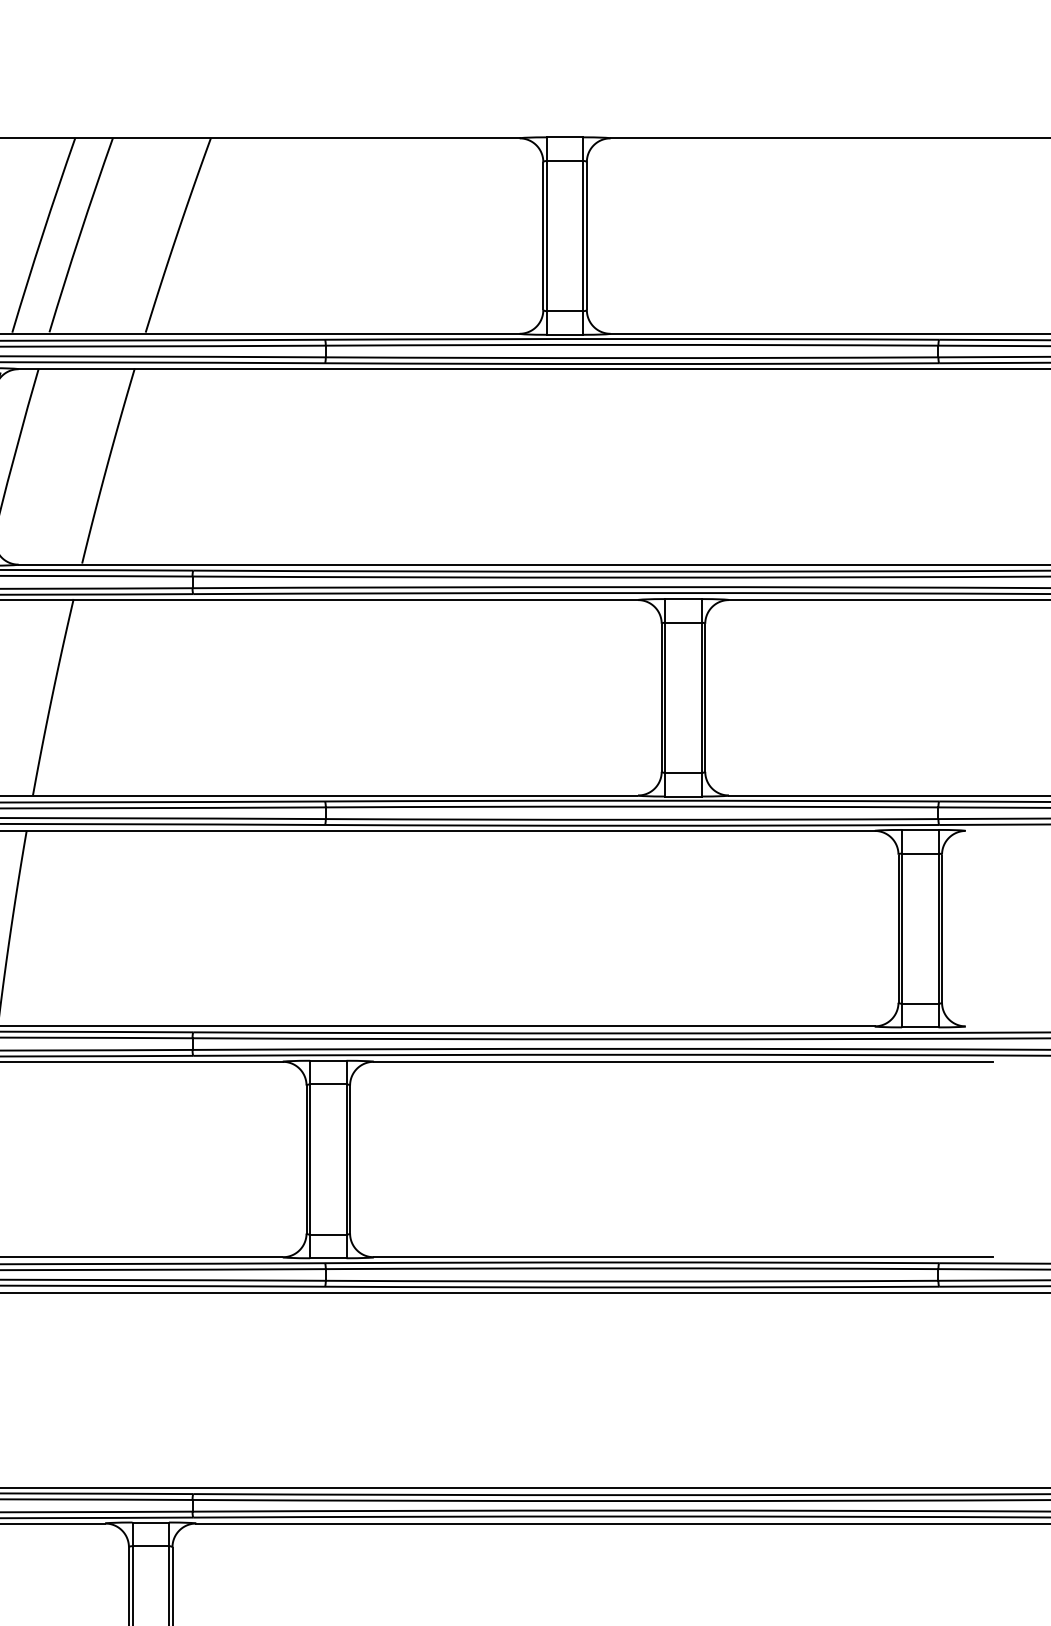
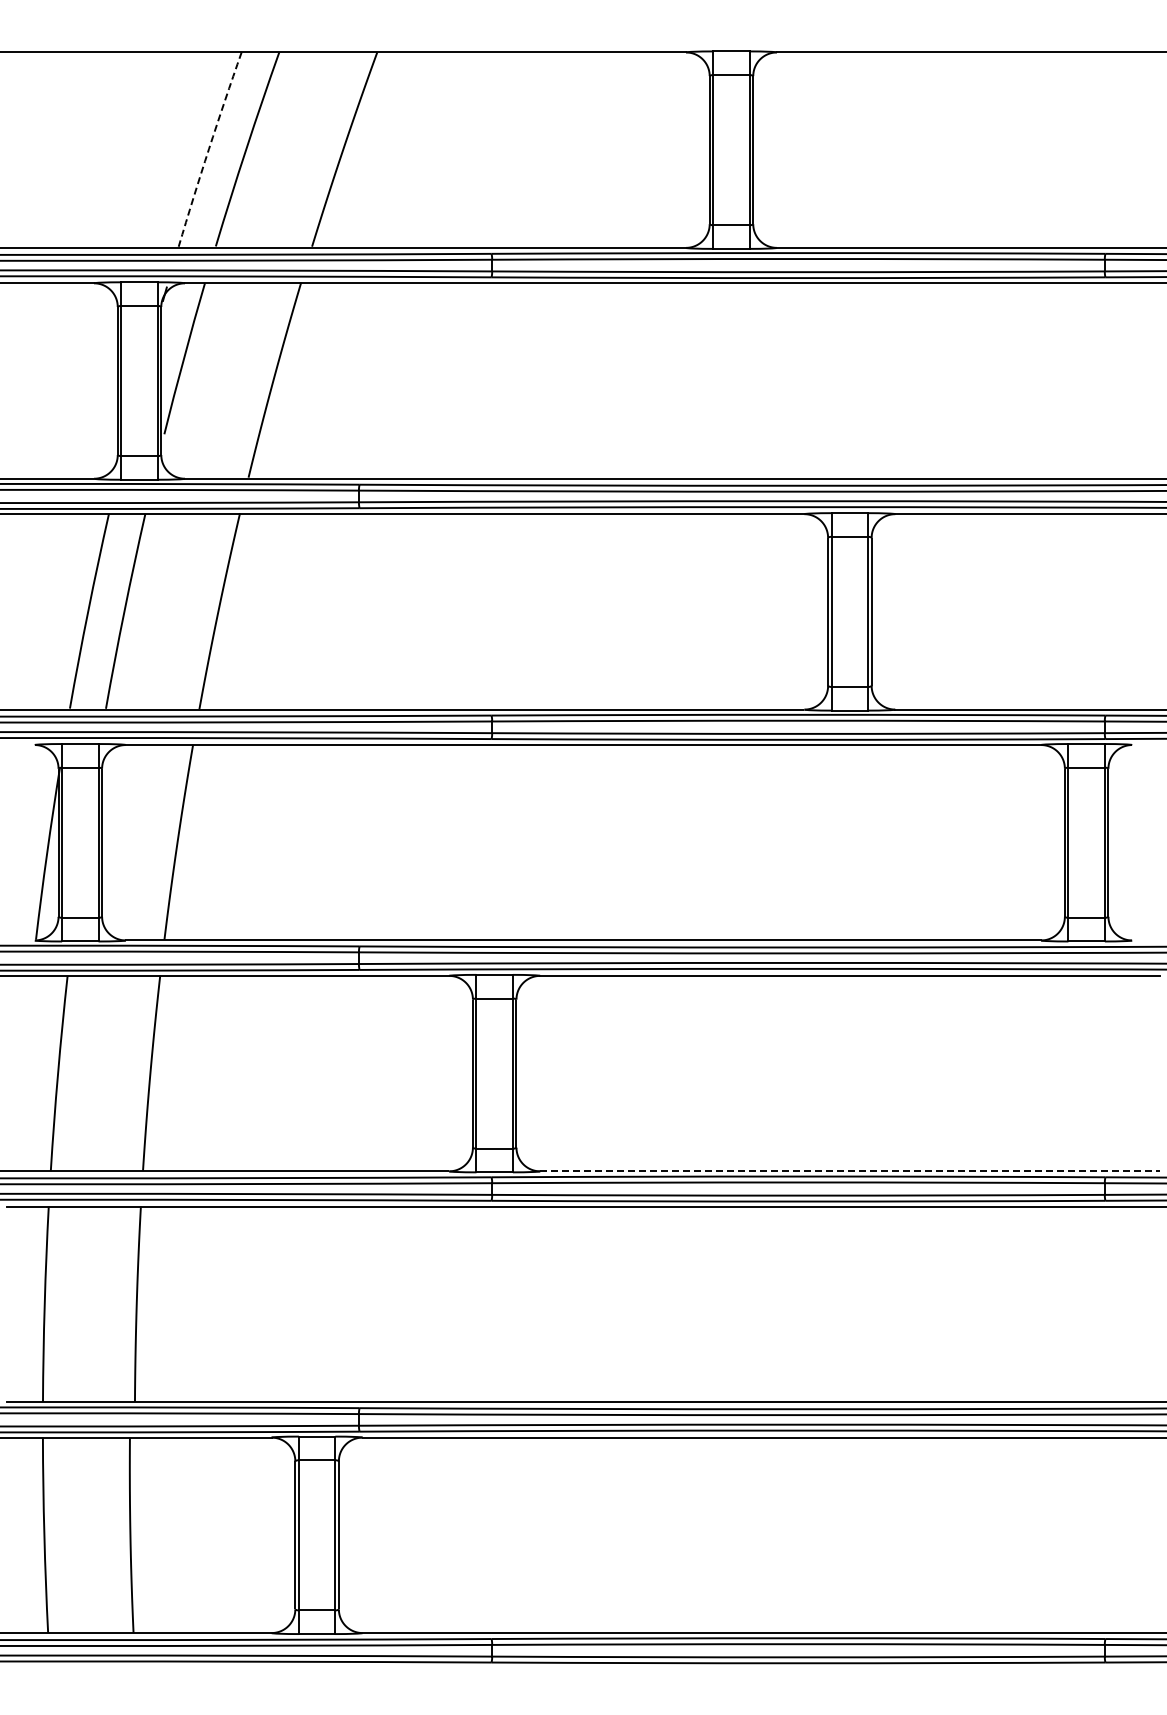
arc: (43, 235) -> (209, 149), solid -> dashed
line: (683, 1257) -> (849, 1171), solid -> dashed

